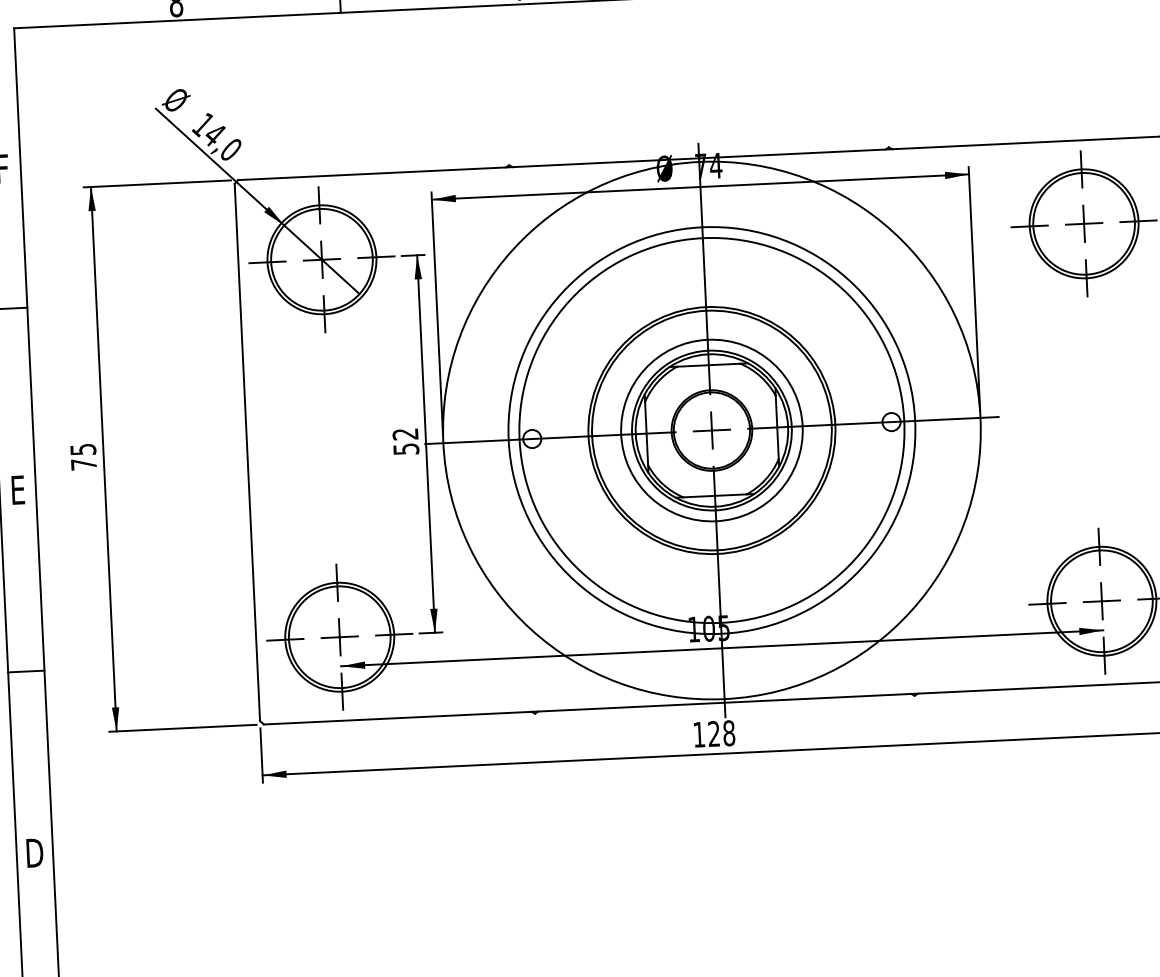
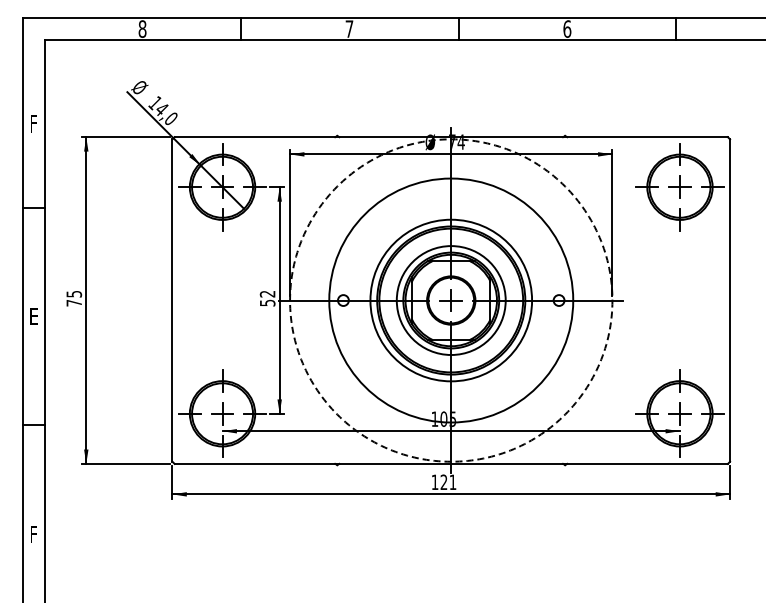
circle: (710, 430) -> (450, 300), size x0.7
circle: (712, 430) -> (451, 300), solid -> dashed
text: (728, 733) -> (452, 482), 128 -> 121
text: (34, 853) -> (33, 534), D -> F

